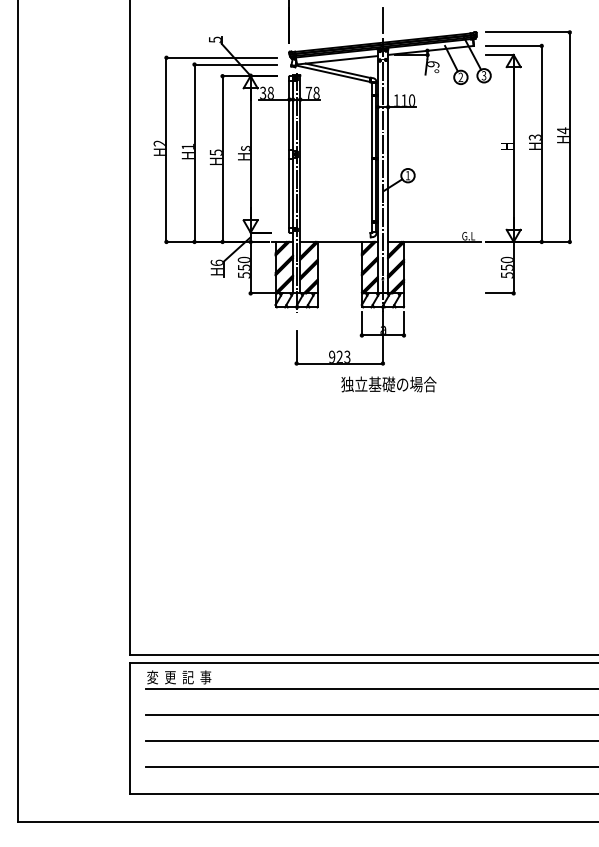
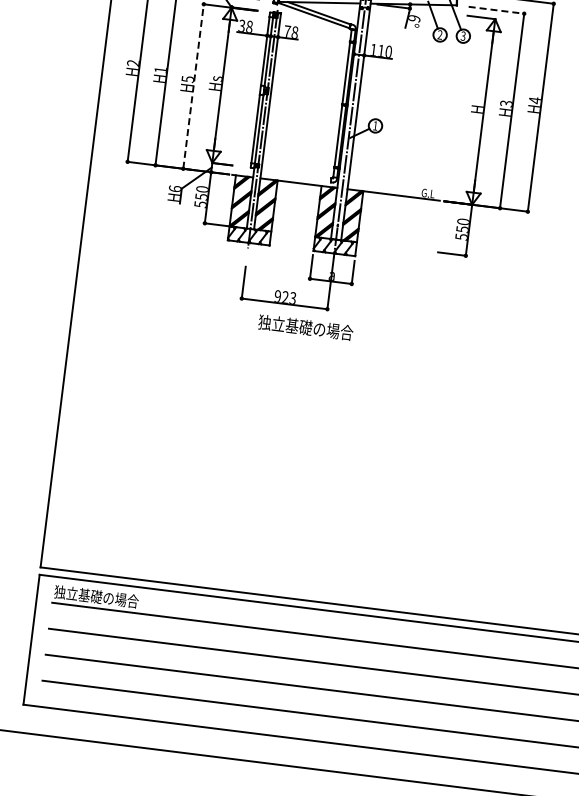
line: (514, 45) -> (497, 9), solid -> dashed
line: (222, 159) -> (193, 86), solid -> dashed
text: (388, 384) -> (305, 327), moved
text: (189, 677) -> (96, 596), 変  更  記  事 -> 独立基礎の場合

